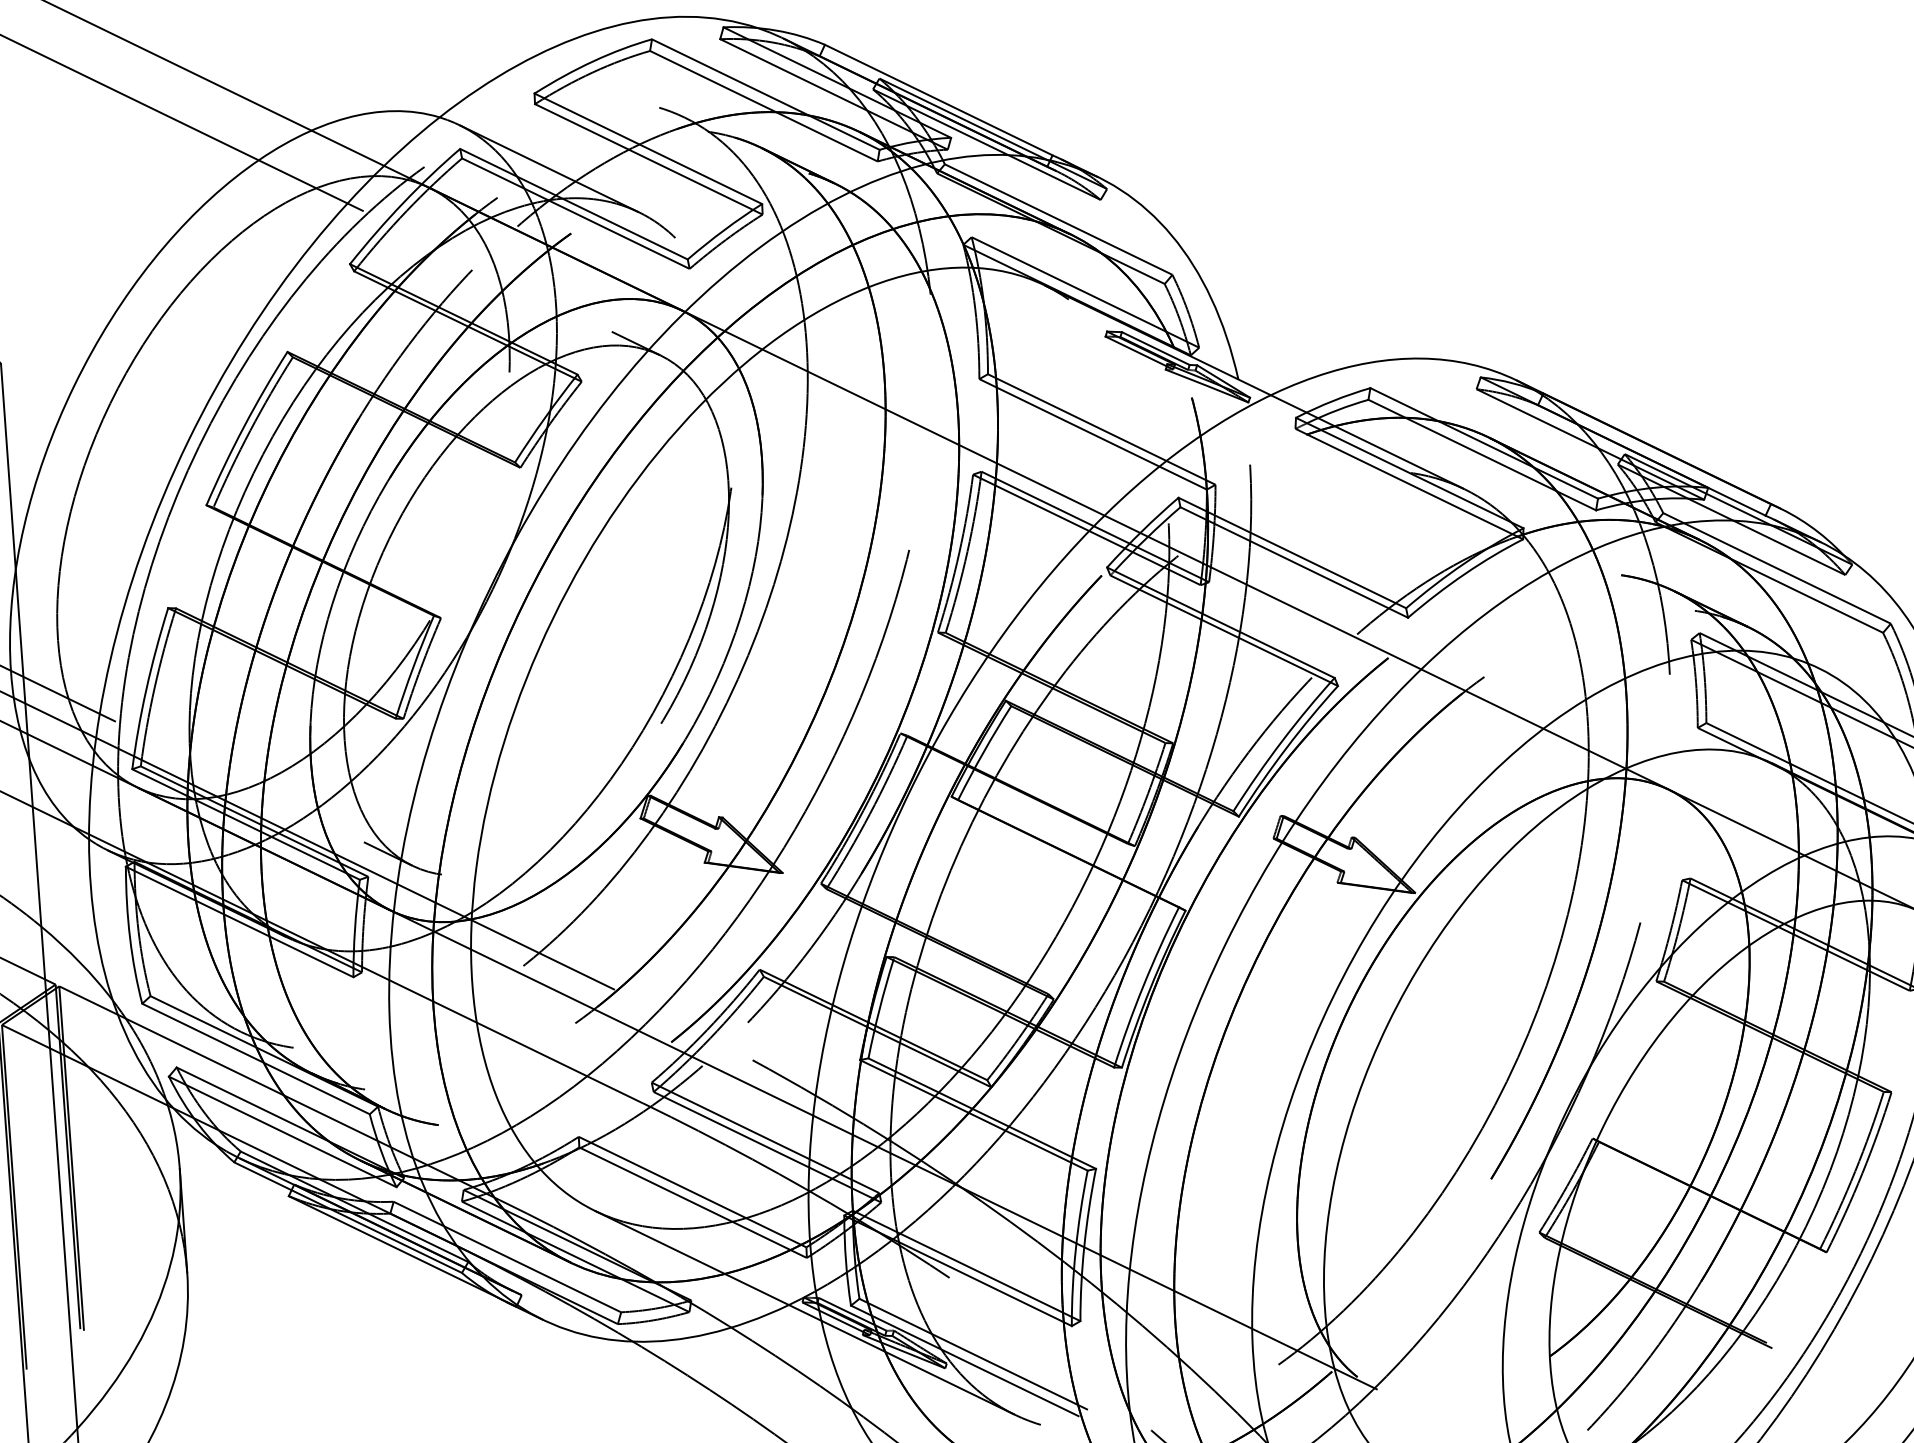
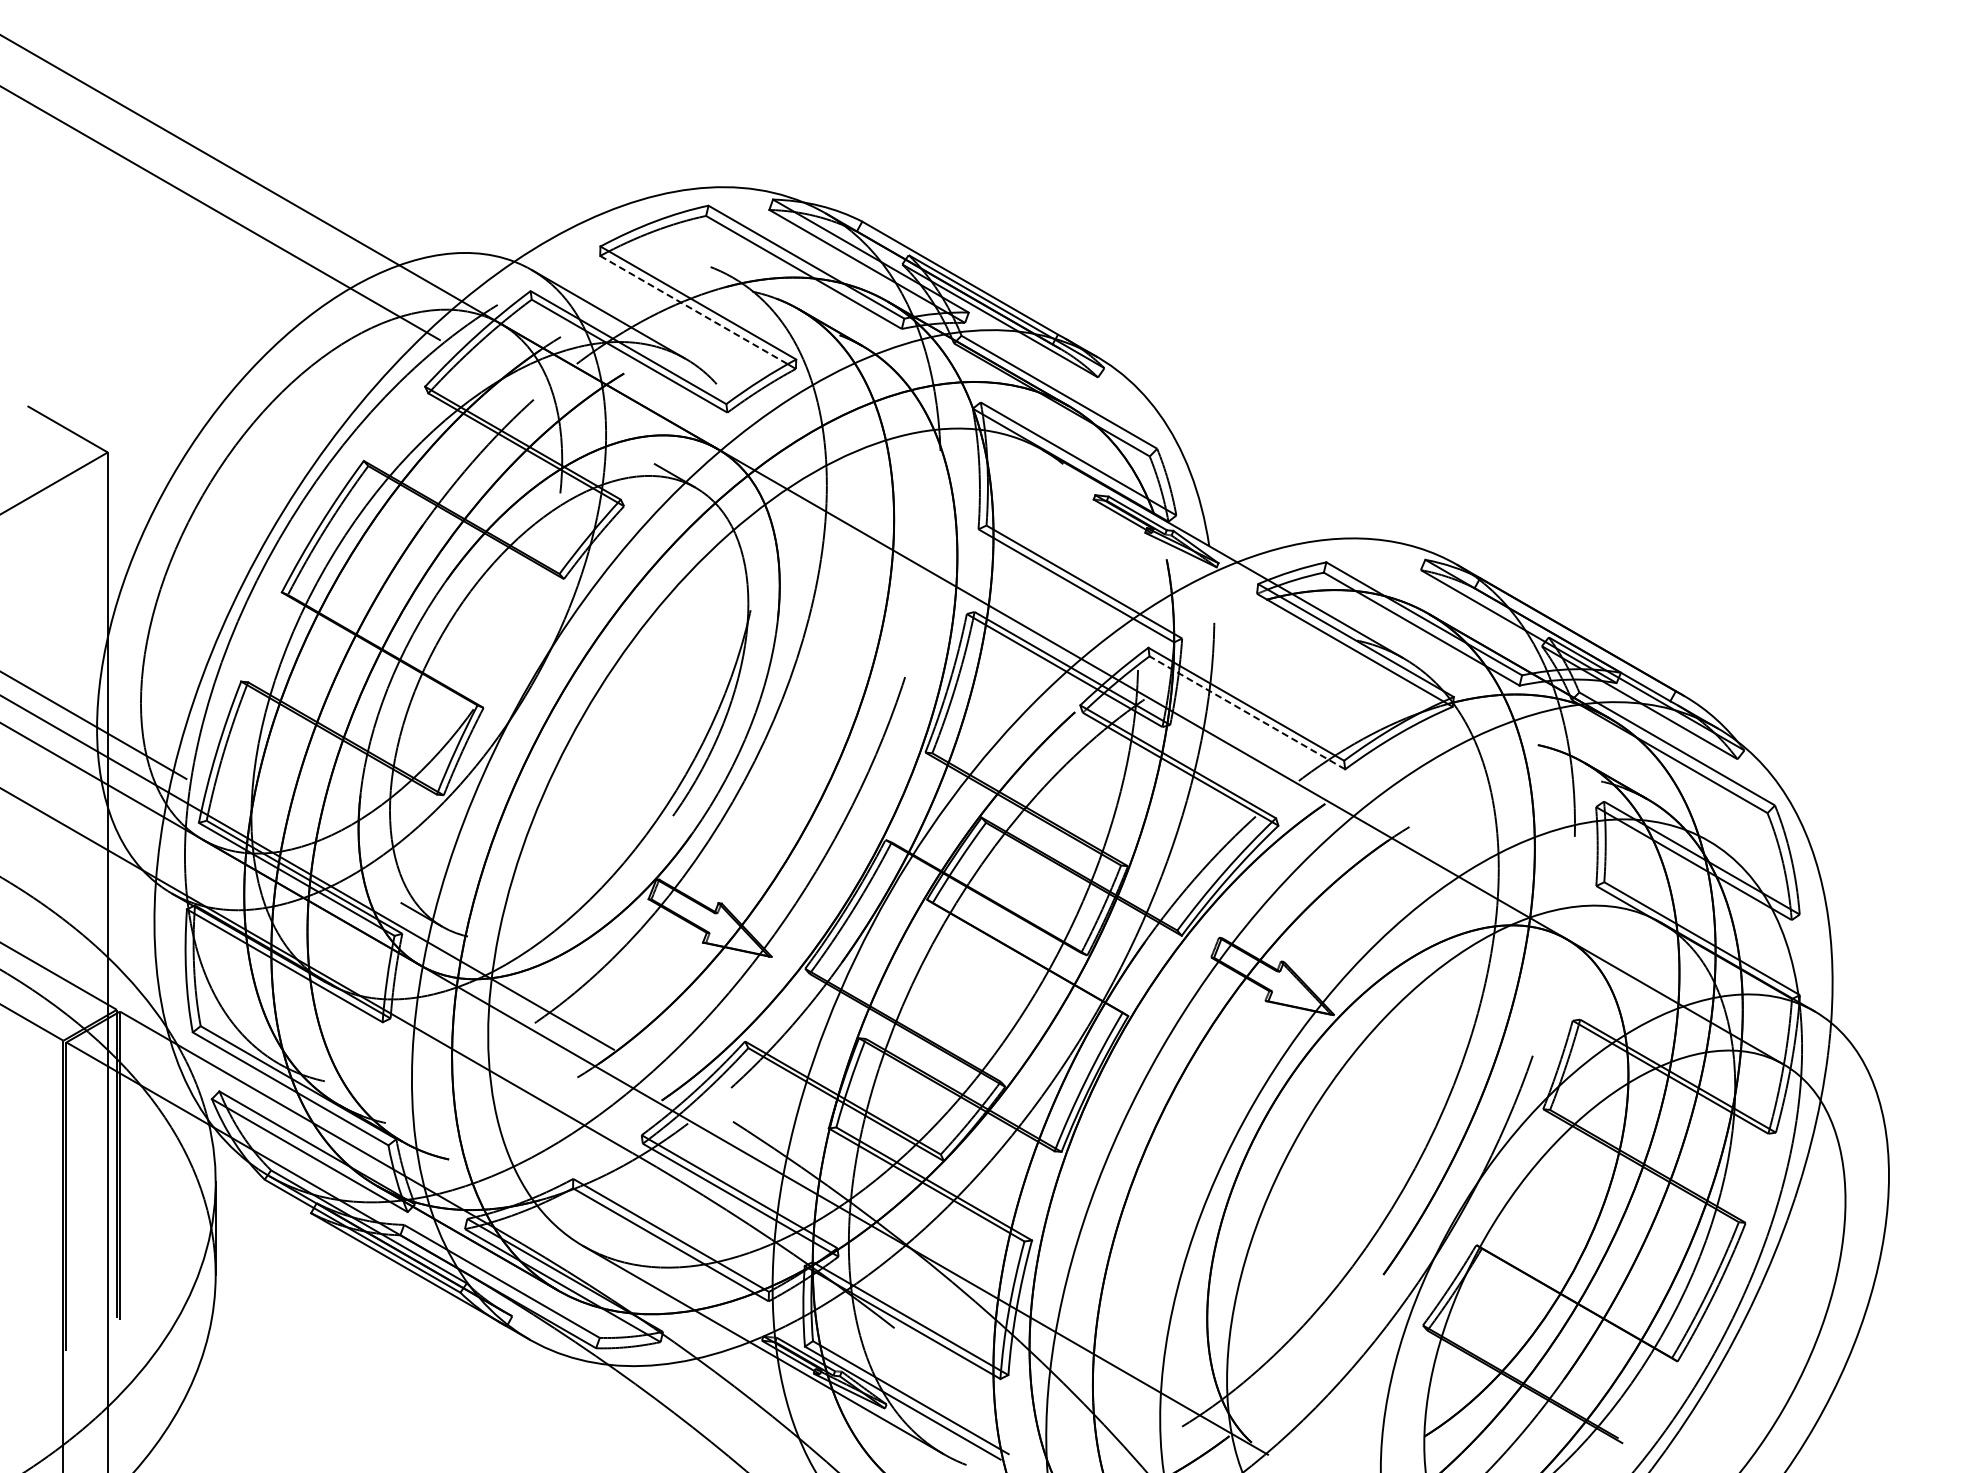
line: (644, 157) -> (694, 310), solid -> dashed
line: (1293, 562) -> (1246, 712), solid -> dashed

